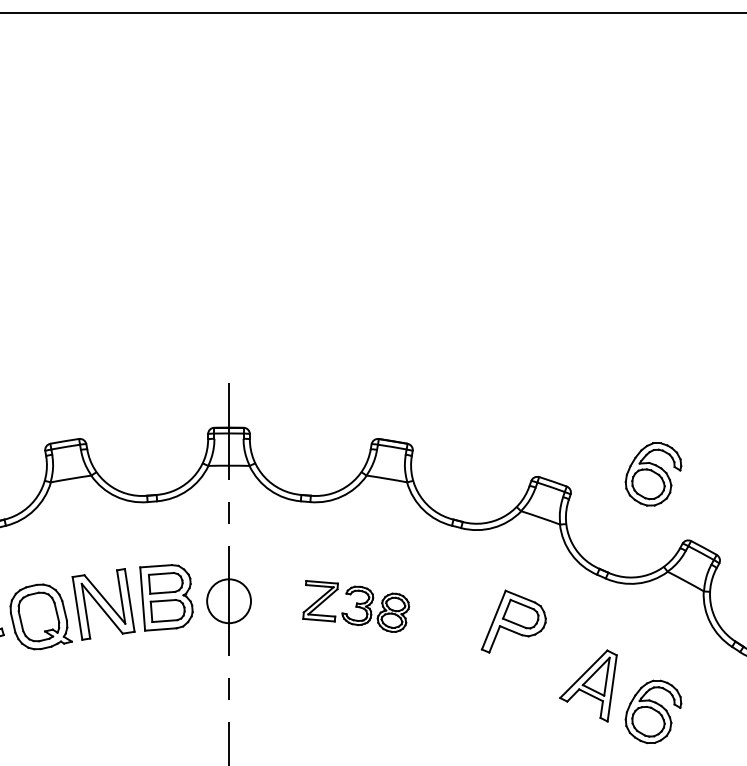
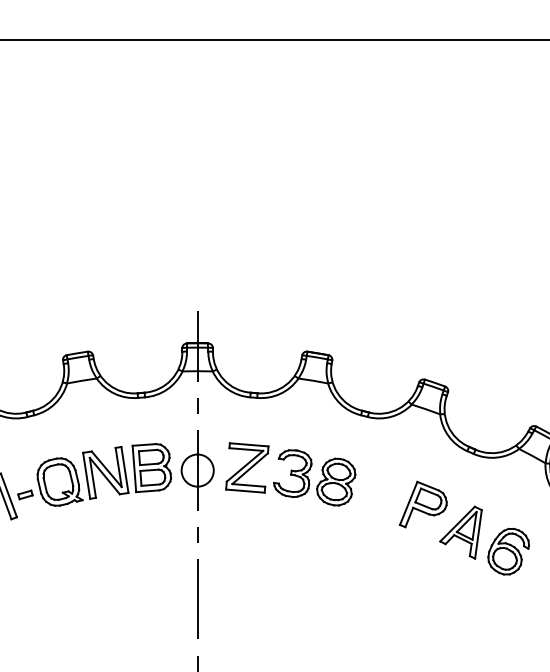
part: (653, 474) -> (508, 377), removed
part: (355, 606) -> (290, 474), size x1.67
part: (512, 621) -> (422, 504), moved

